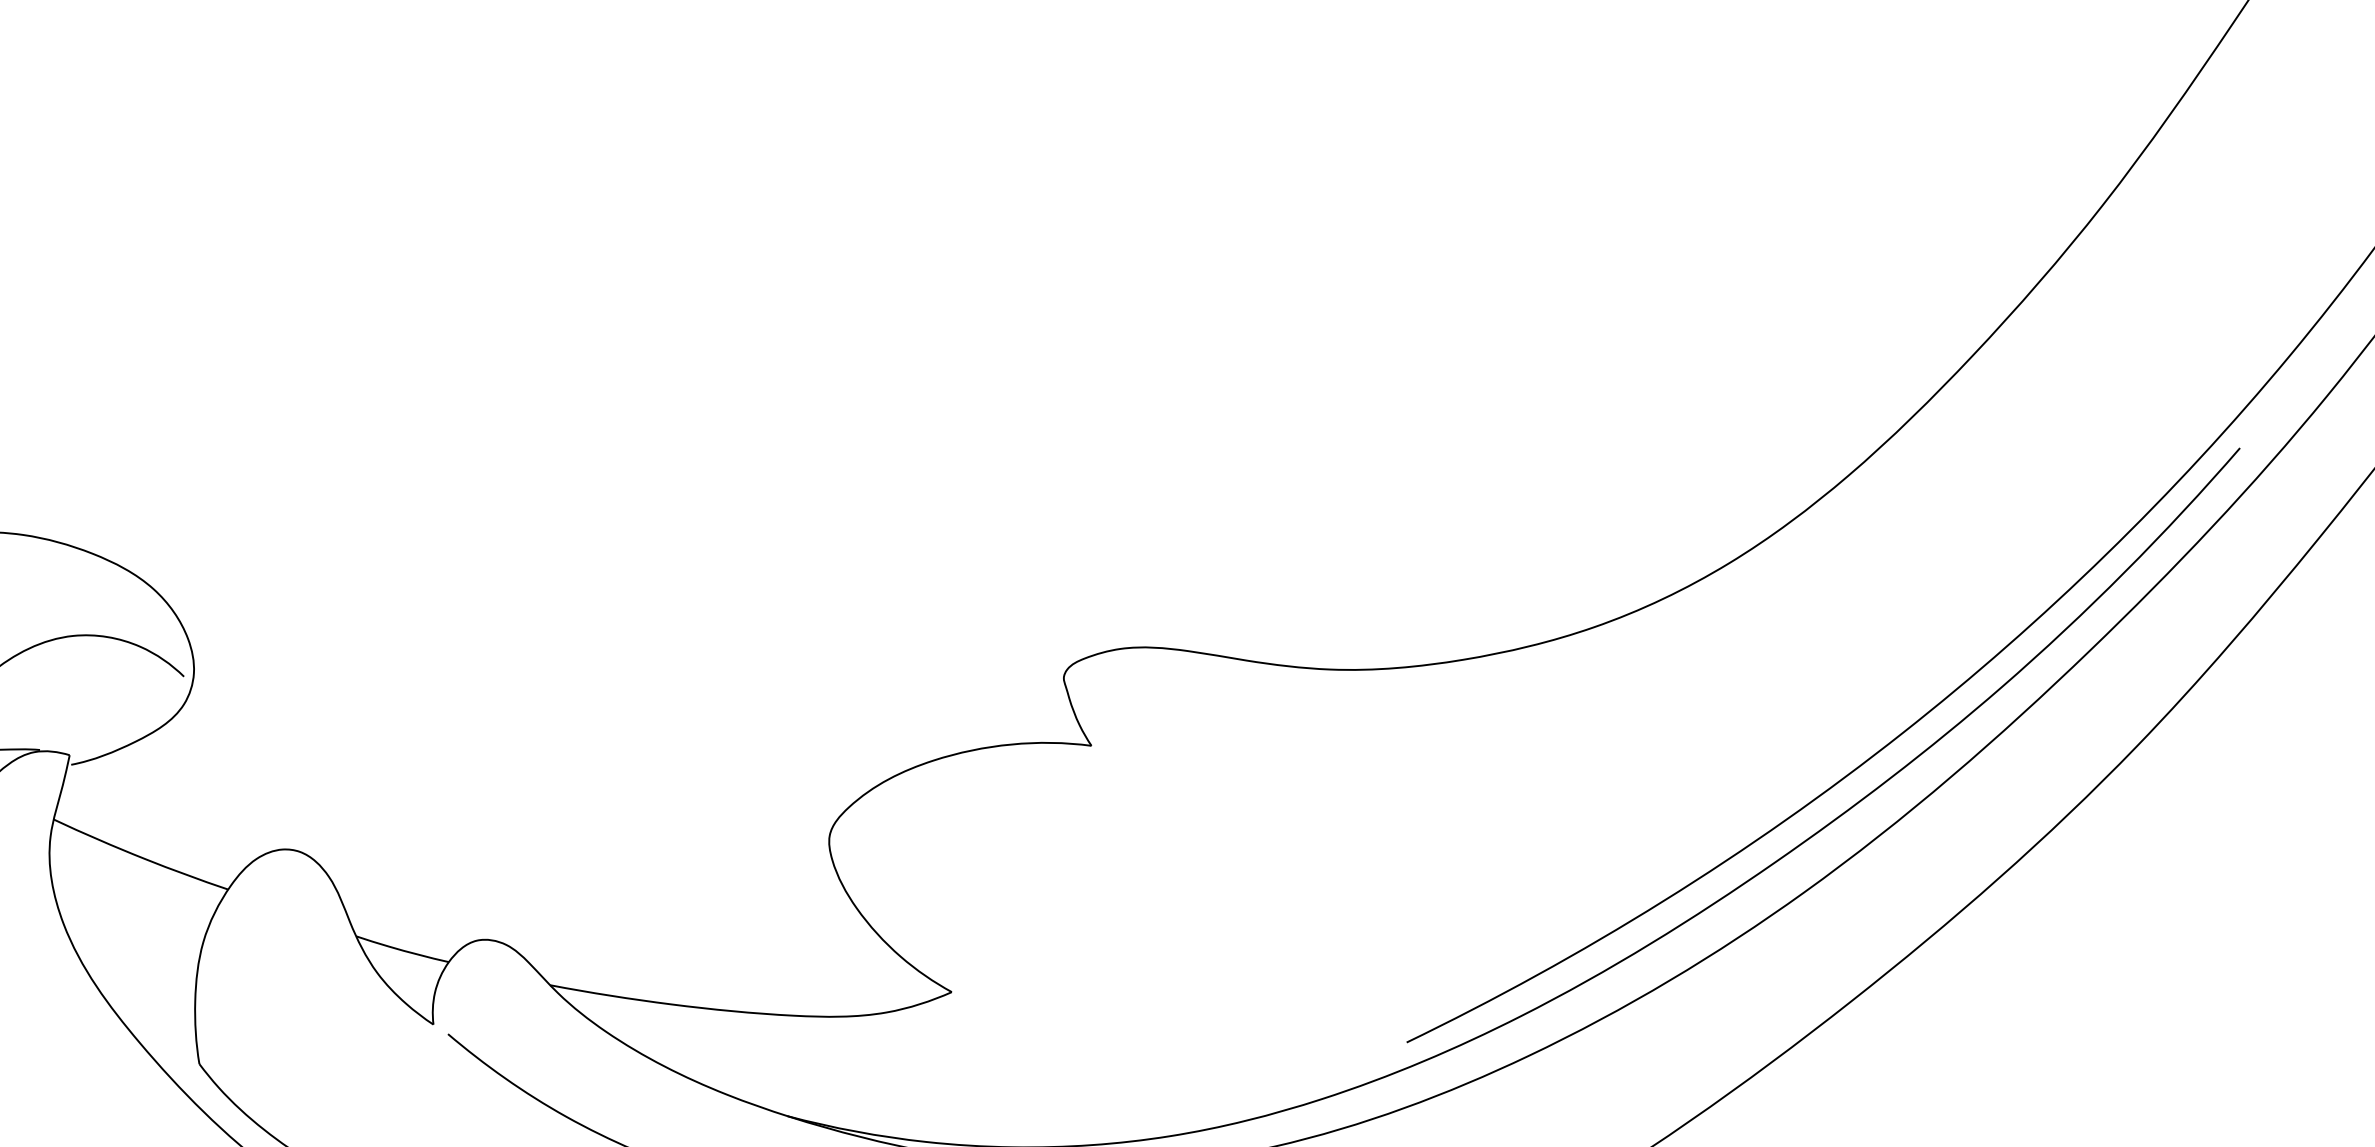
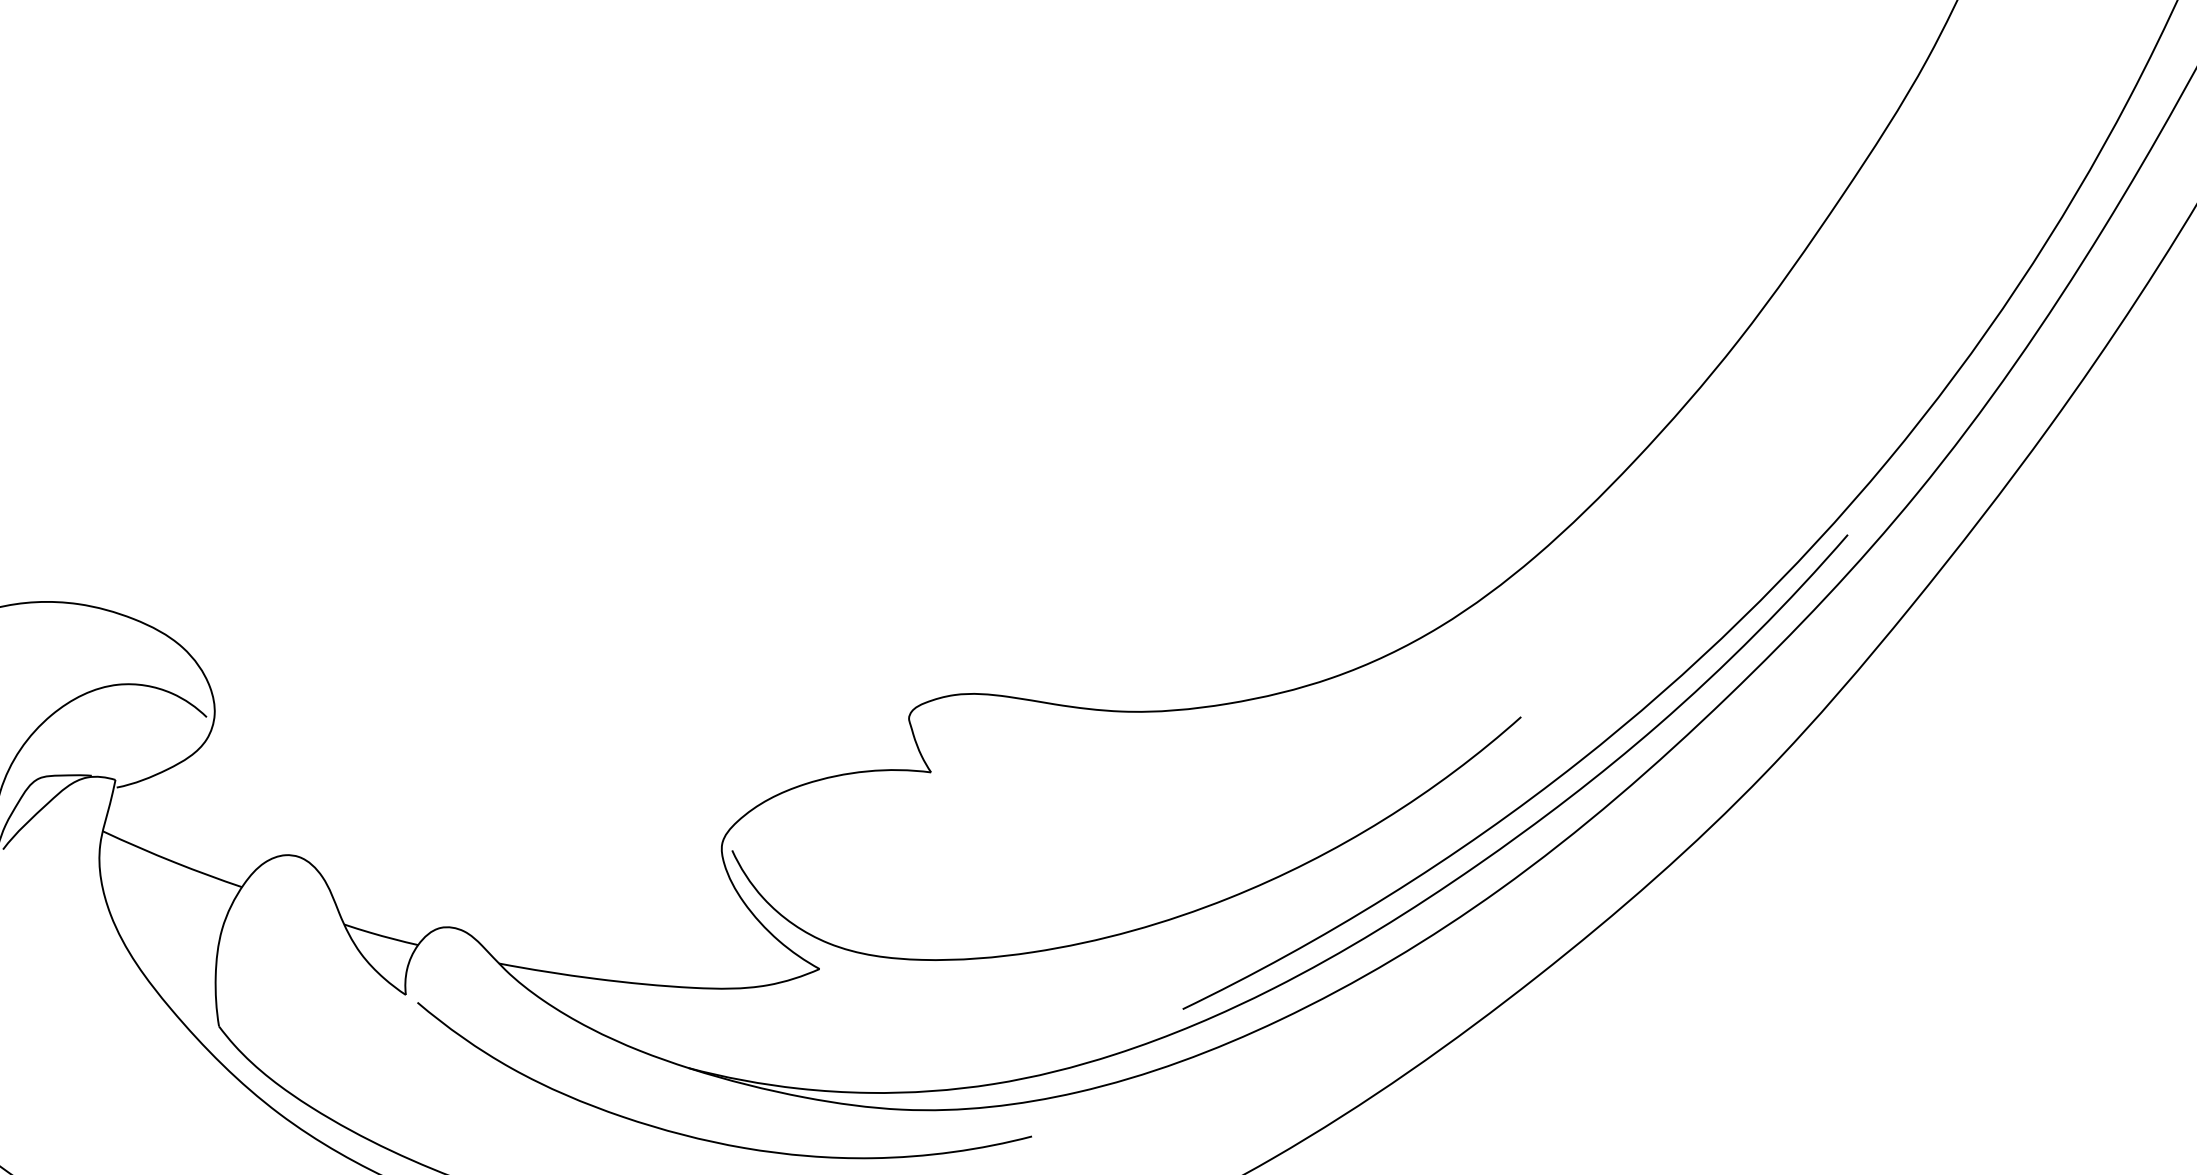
curve: (1370, 935) -> (1153, 923), added

